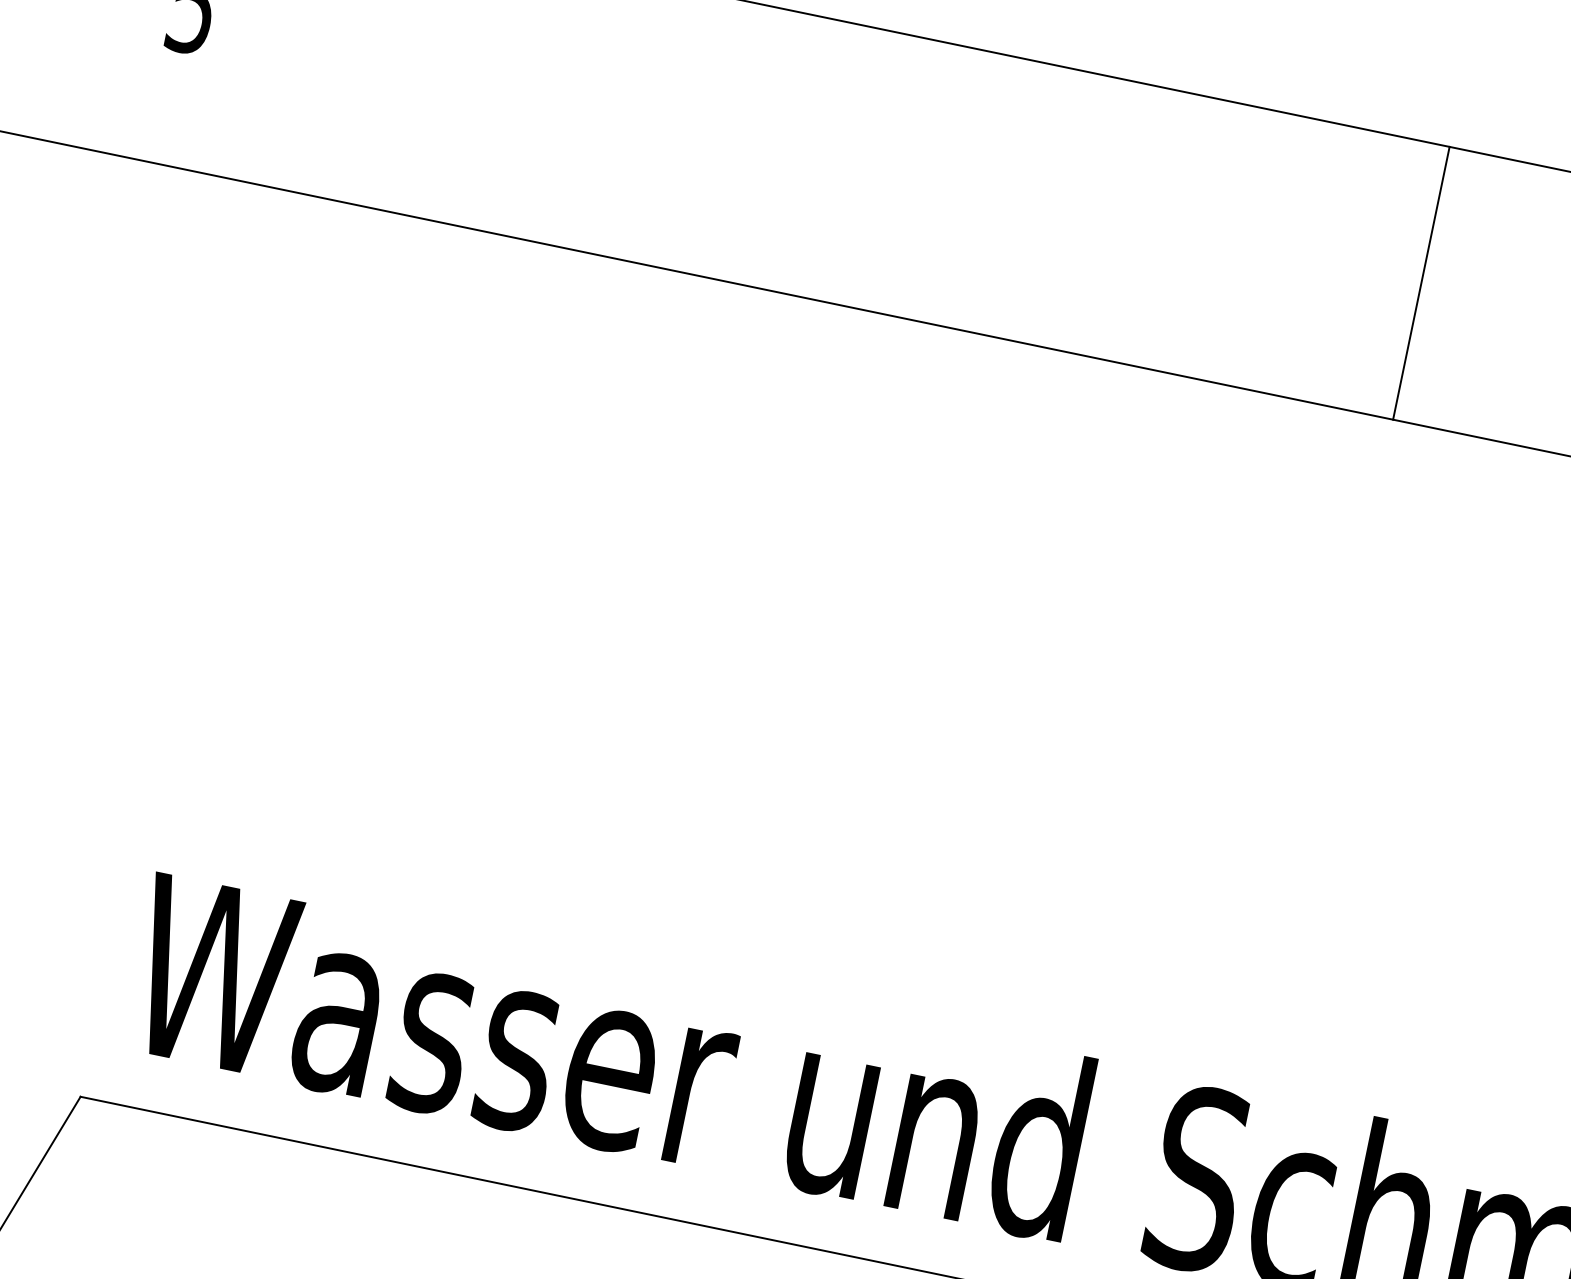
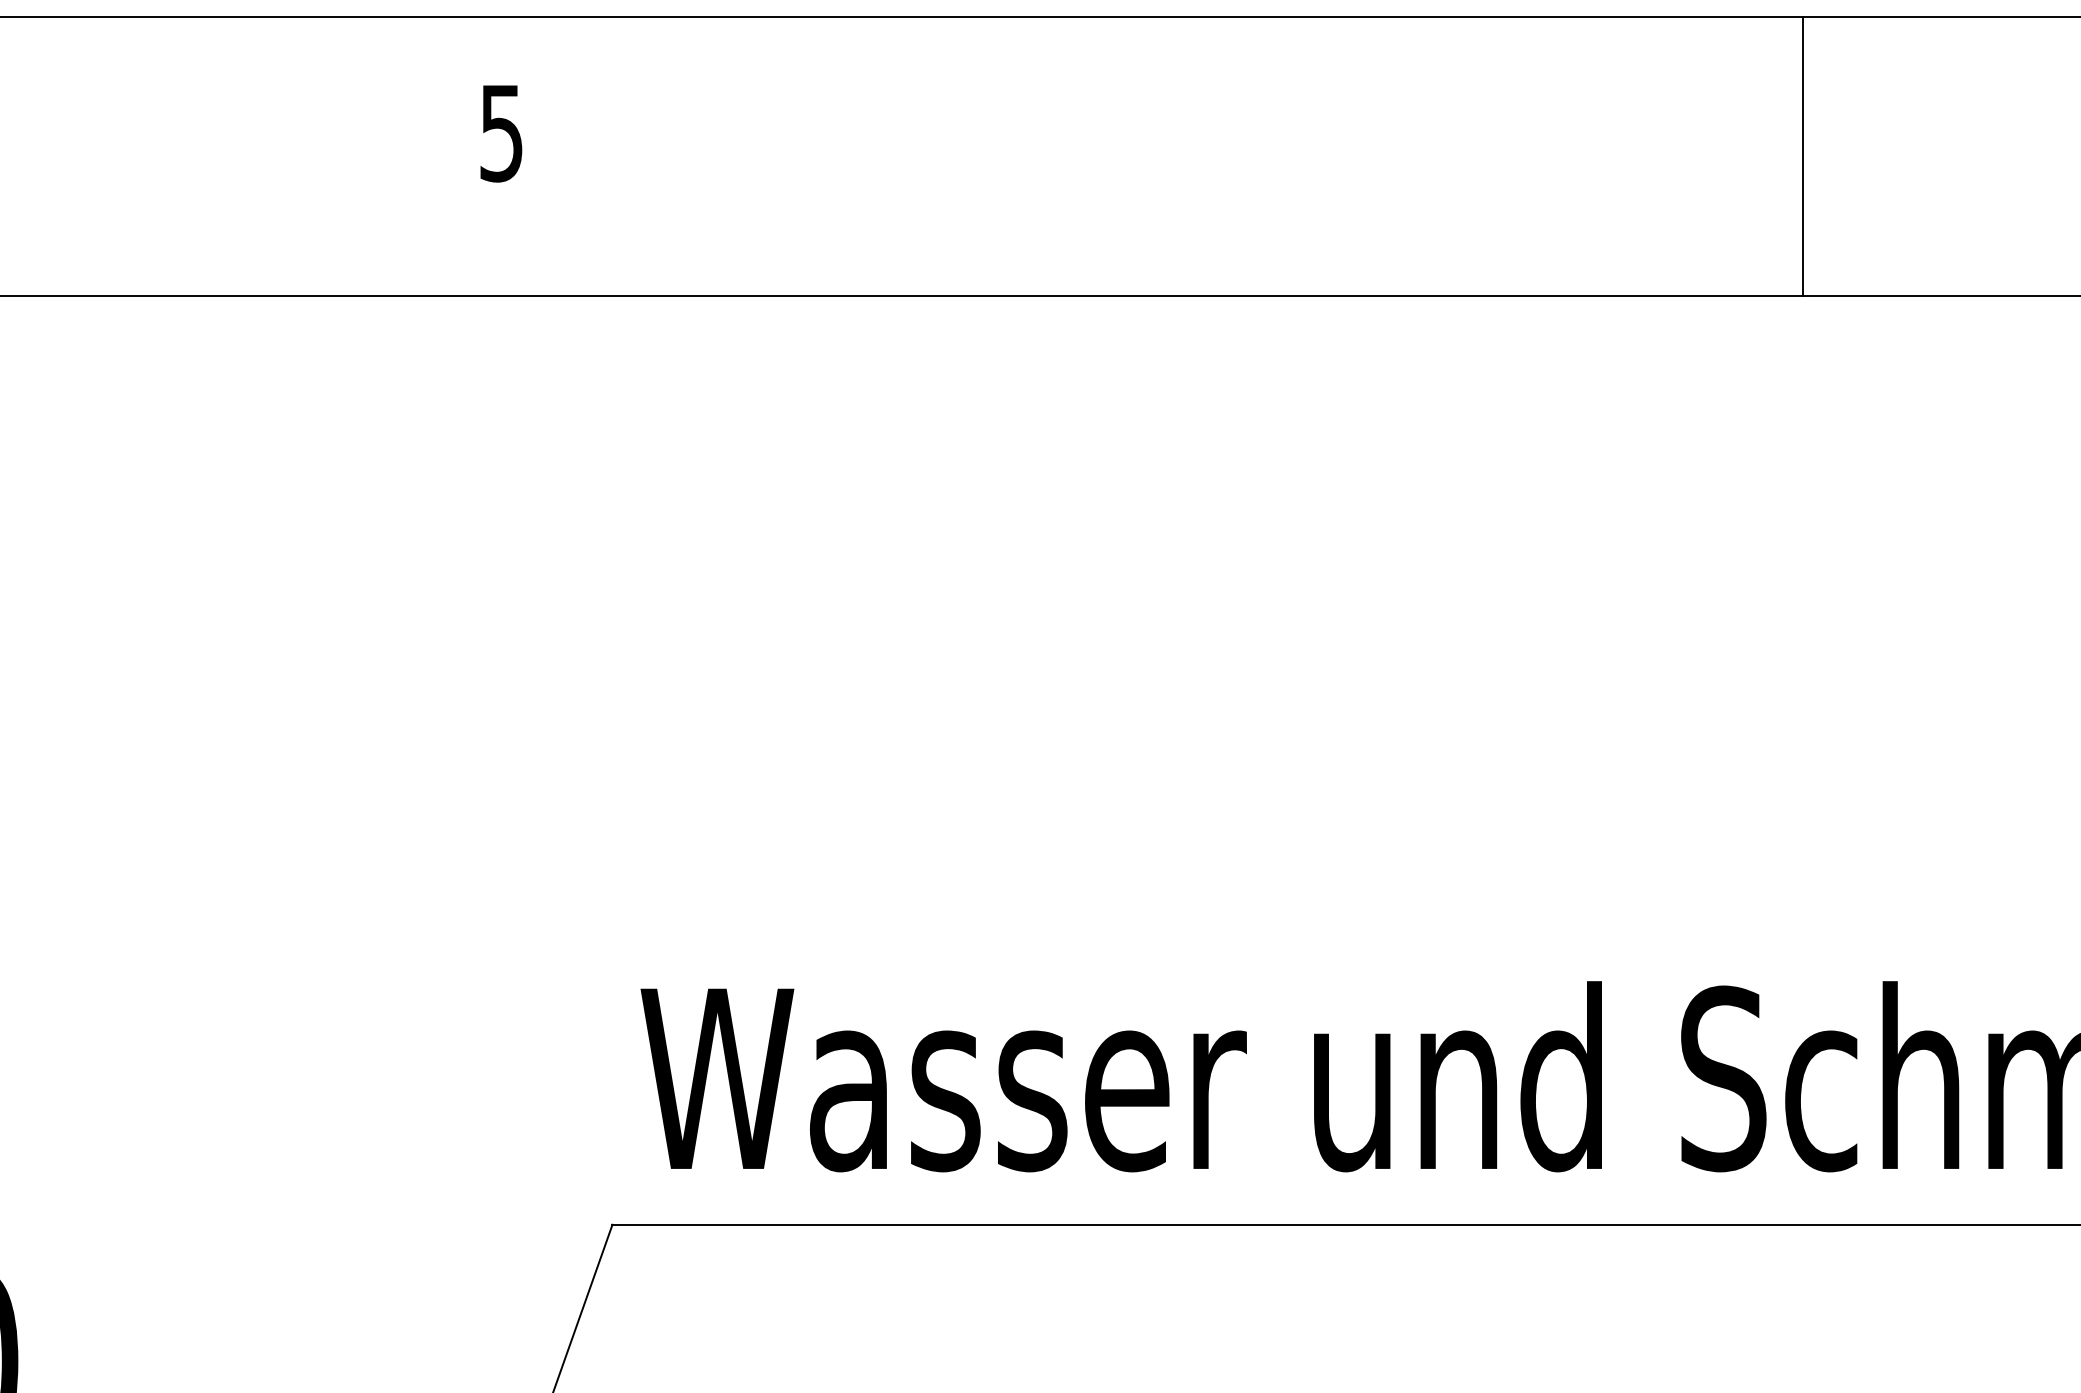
line: (1421, 282) -> (1803, 155), moved

